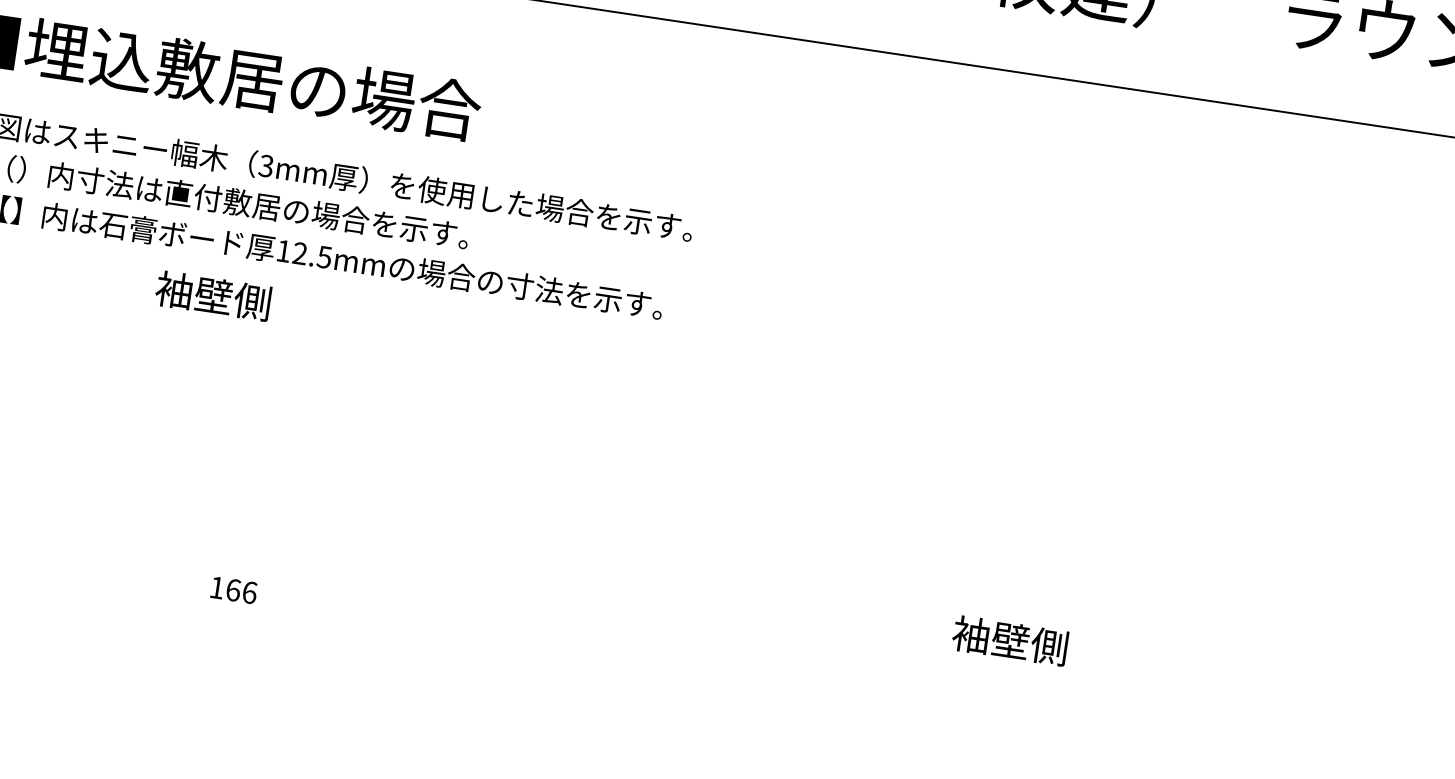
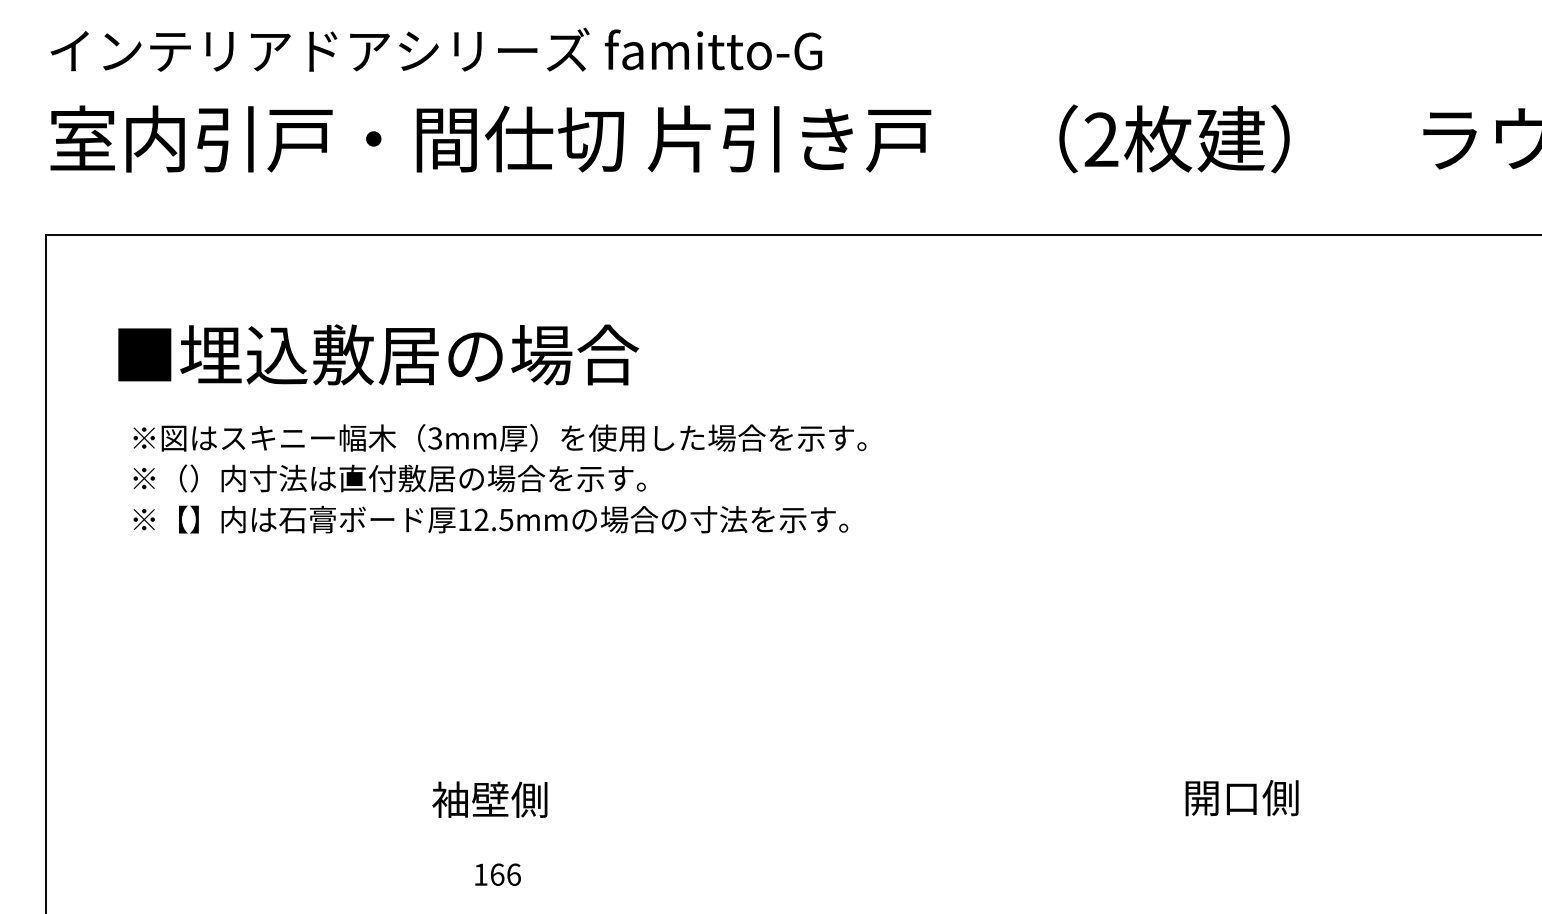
text: (212, 295) -> (489, 799), moved
text: (233, 590) -> (497, 874), moved
text: (990, 637) -> (1221, 797), 袖壁側 -> 開口側

